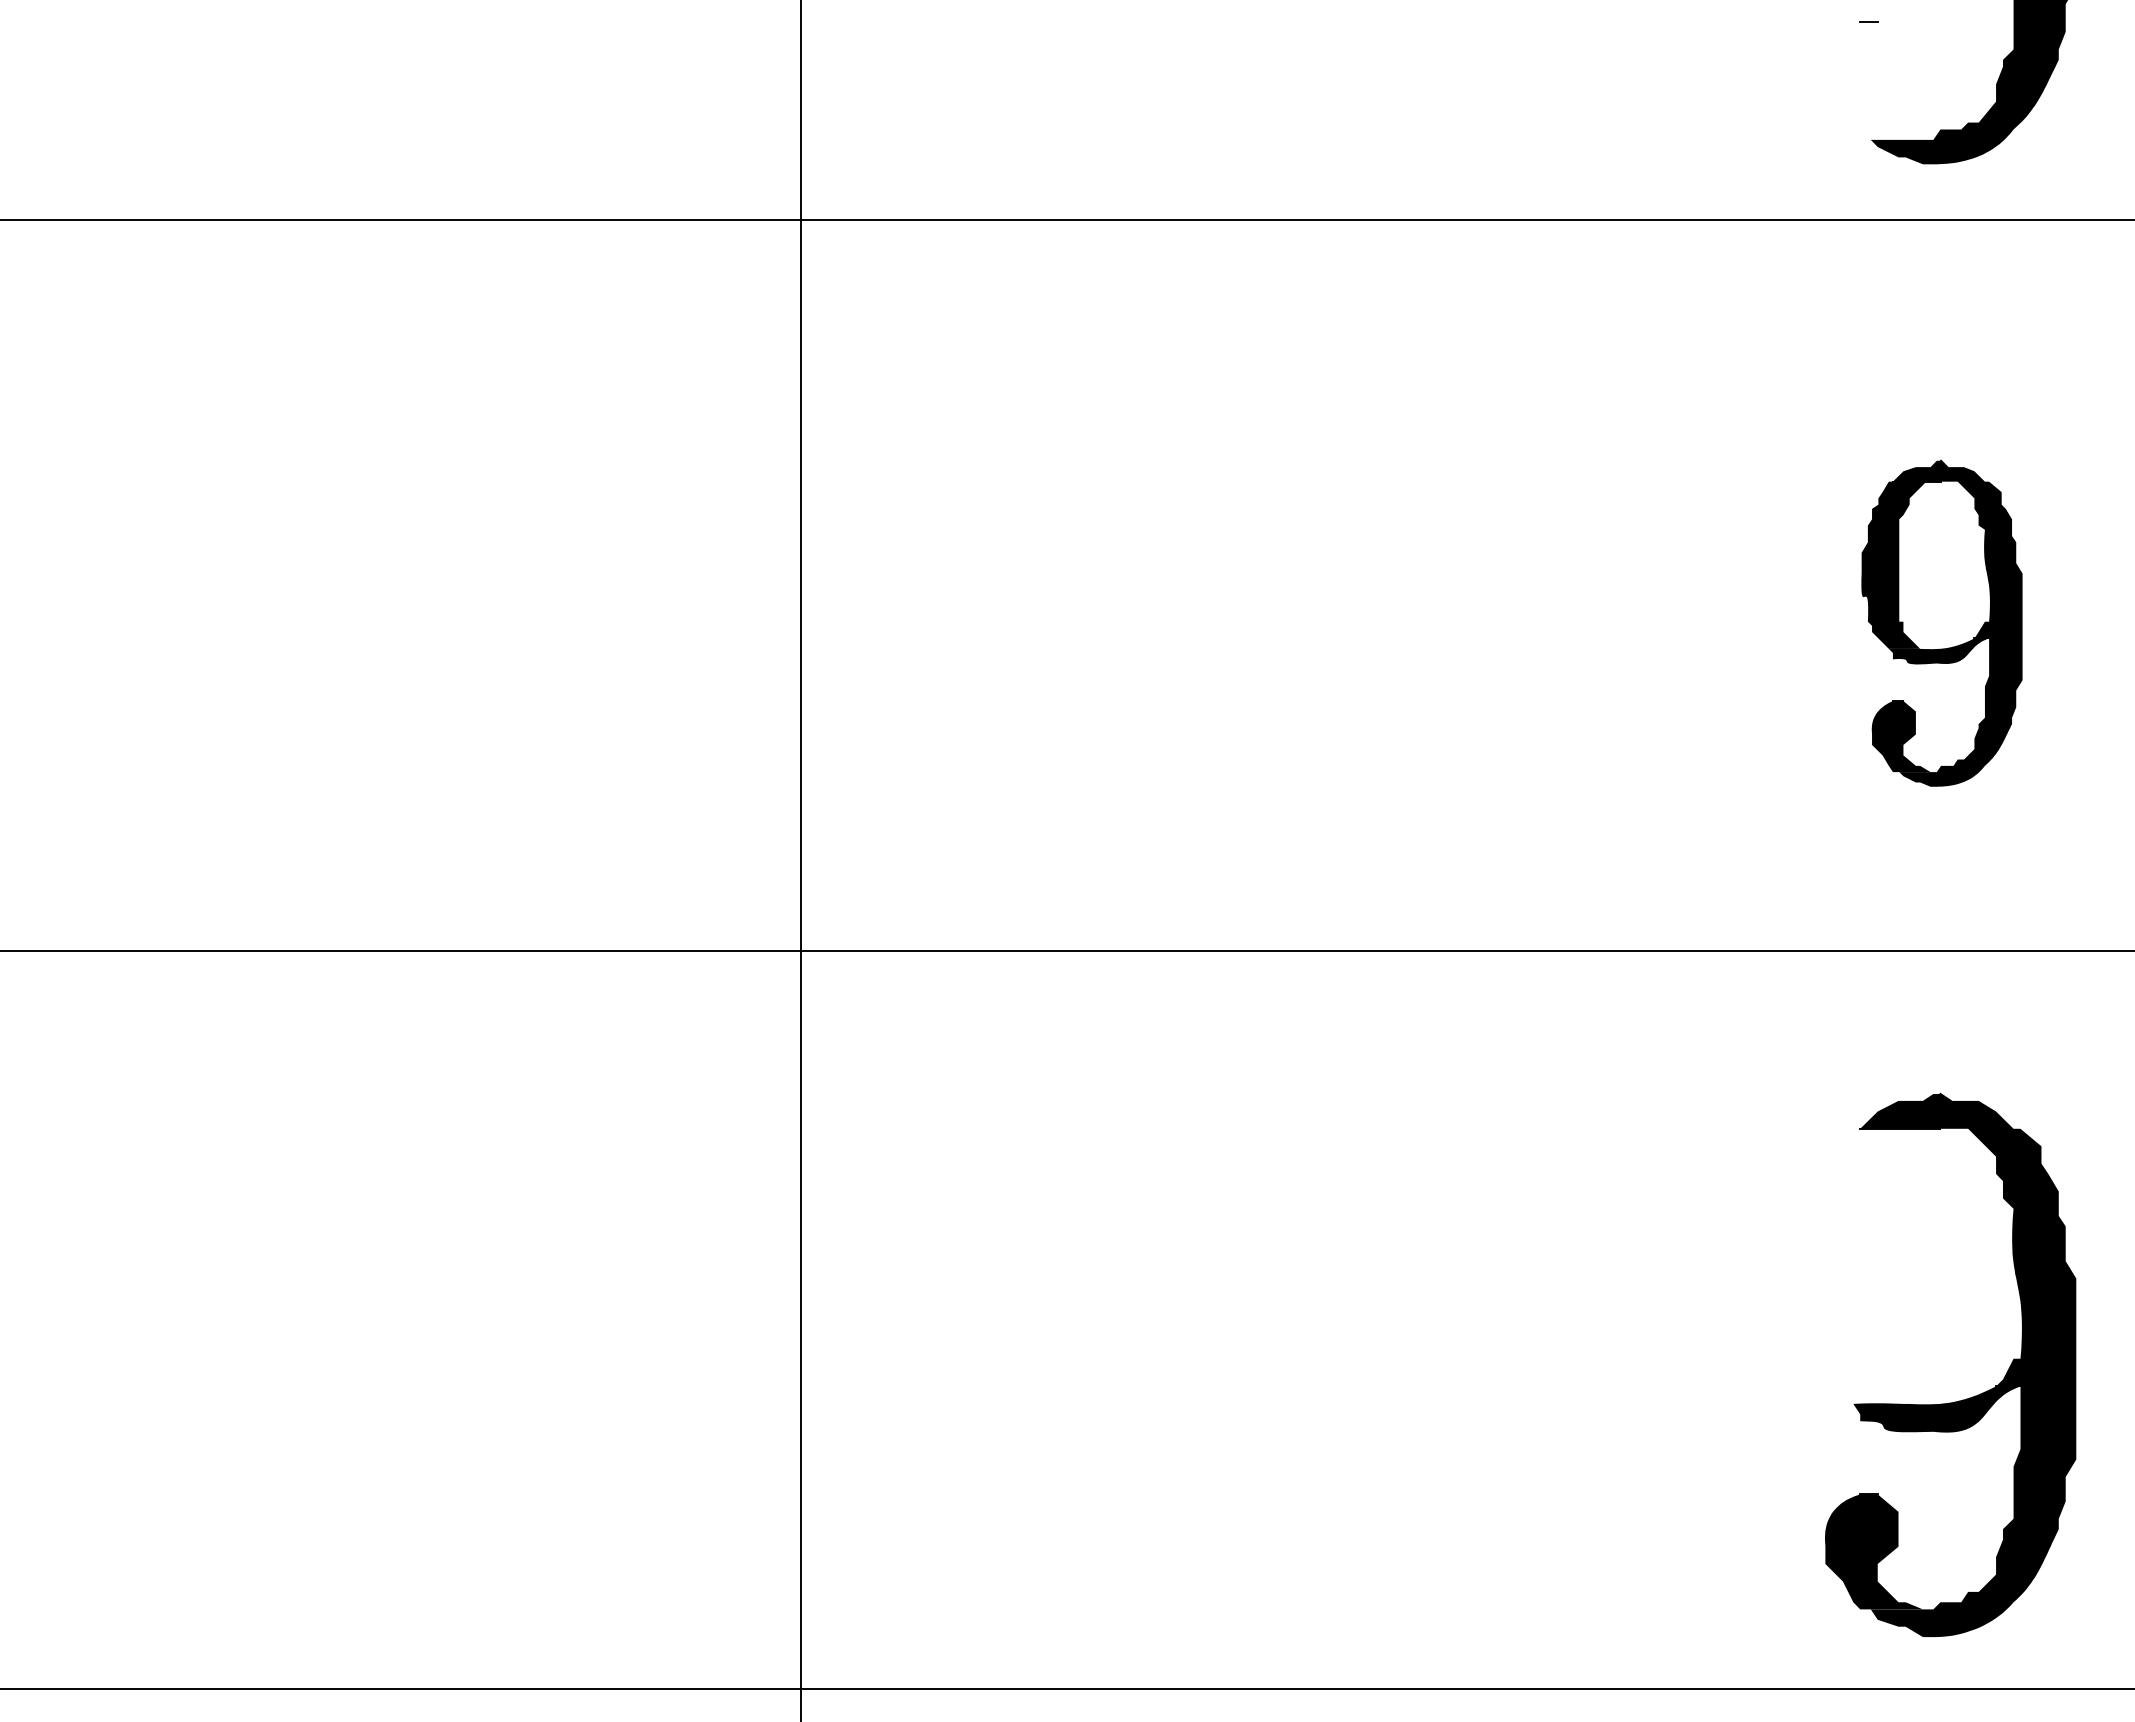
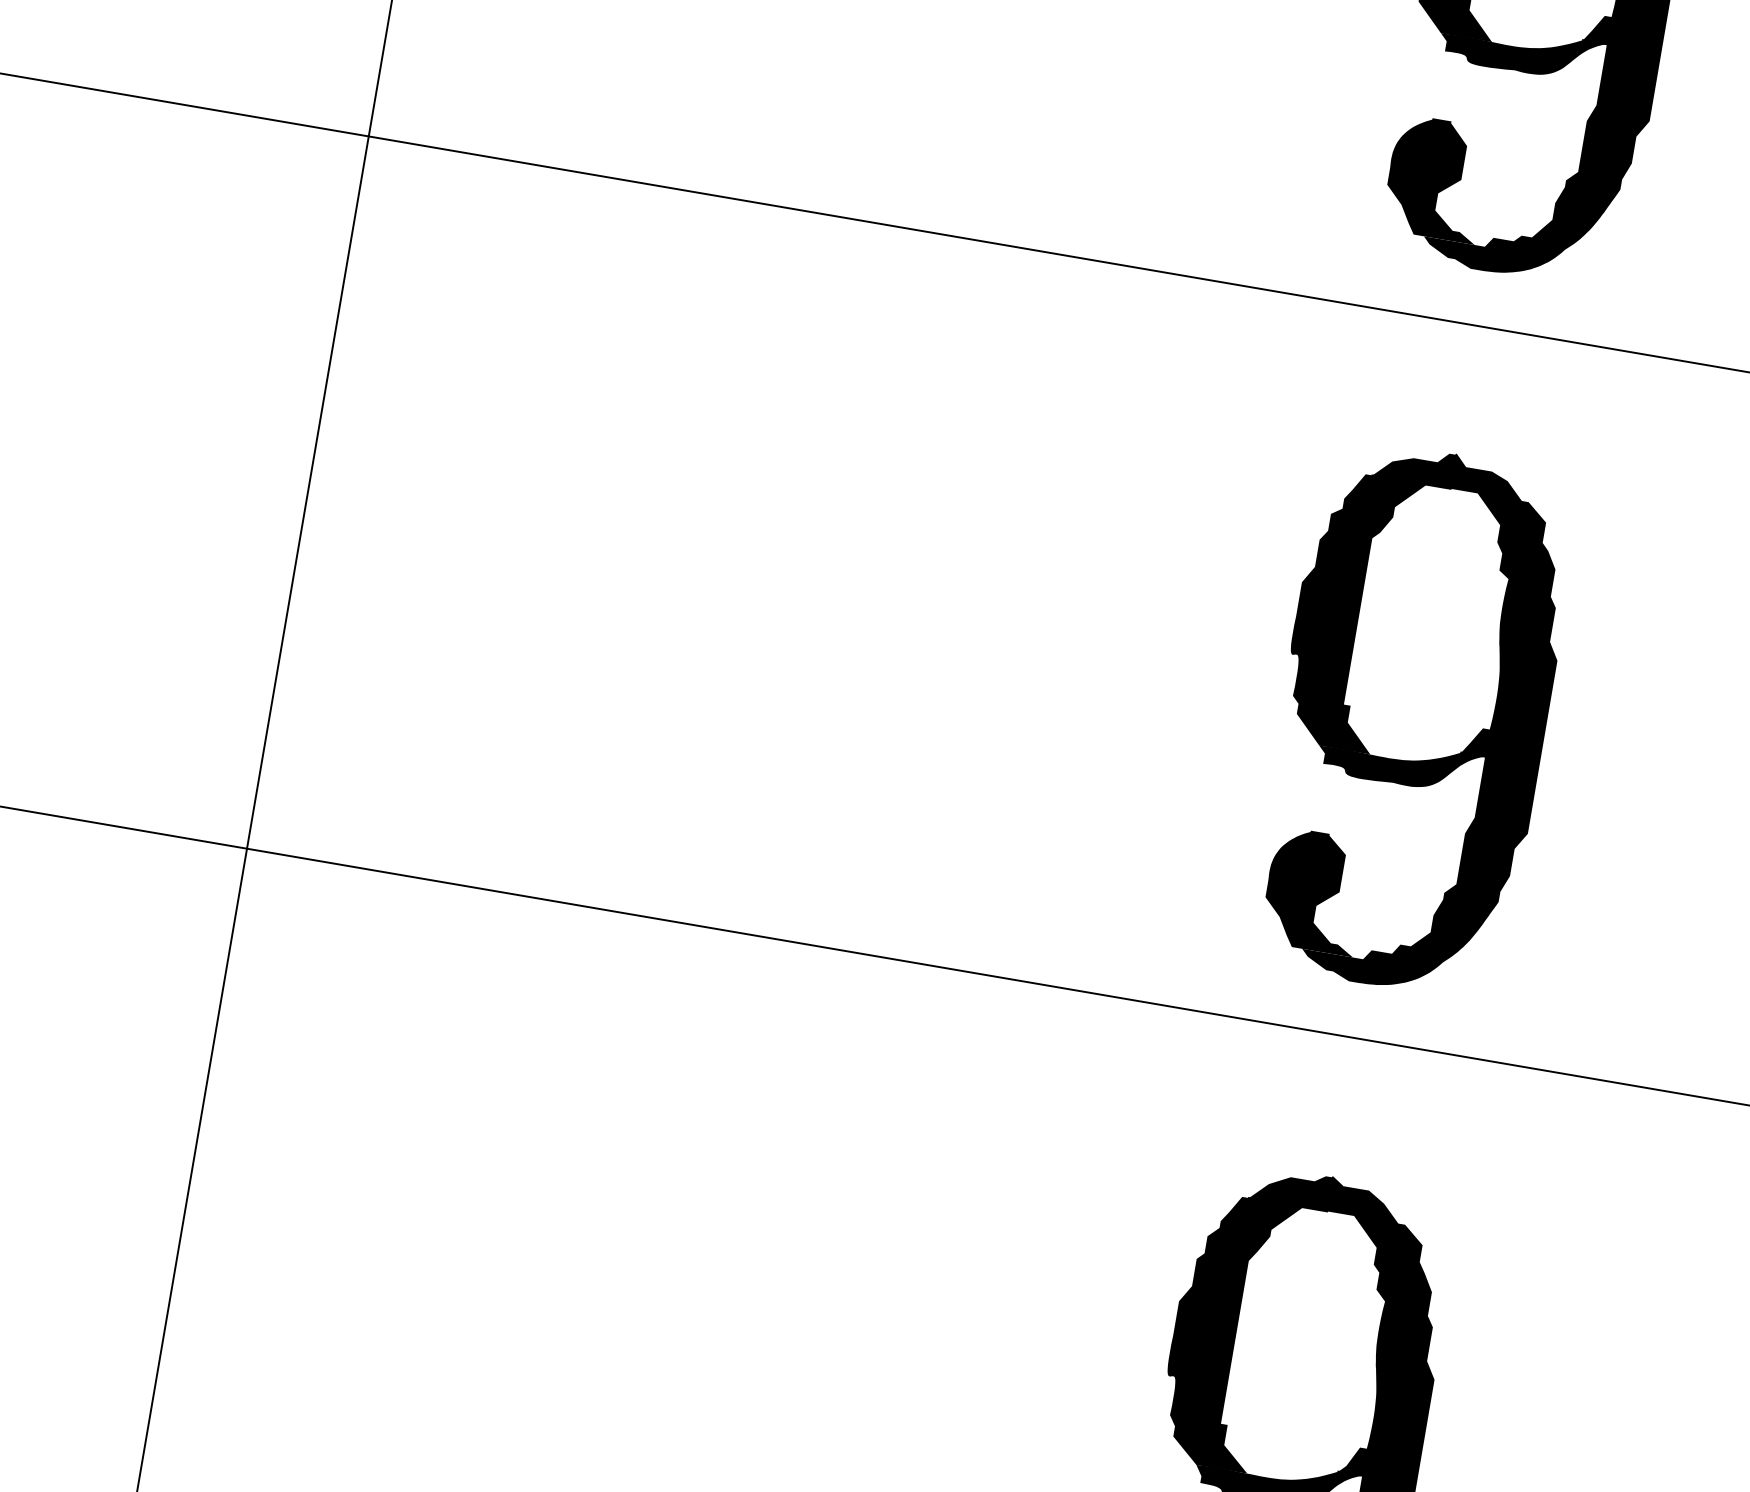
fill: (1878, 80) -> (1441, 179), added
part: (1941, 623) -> (1412, 719), size x1.67
fill: (1873, 1265) -> (1239, 1333), added

